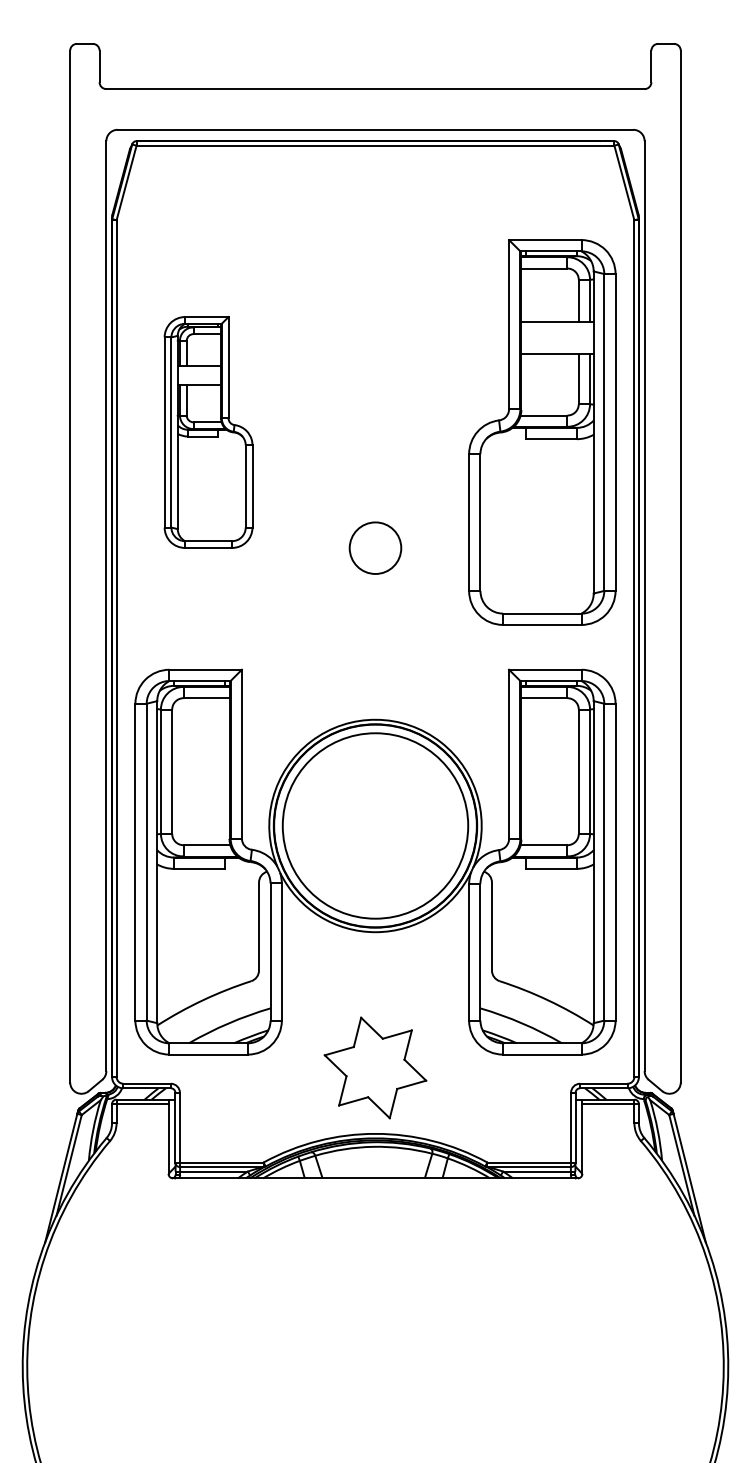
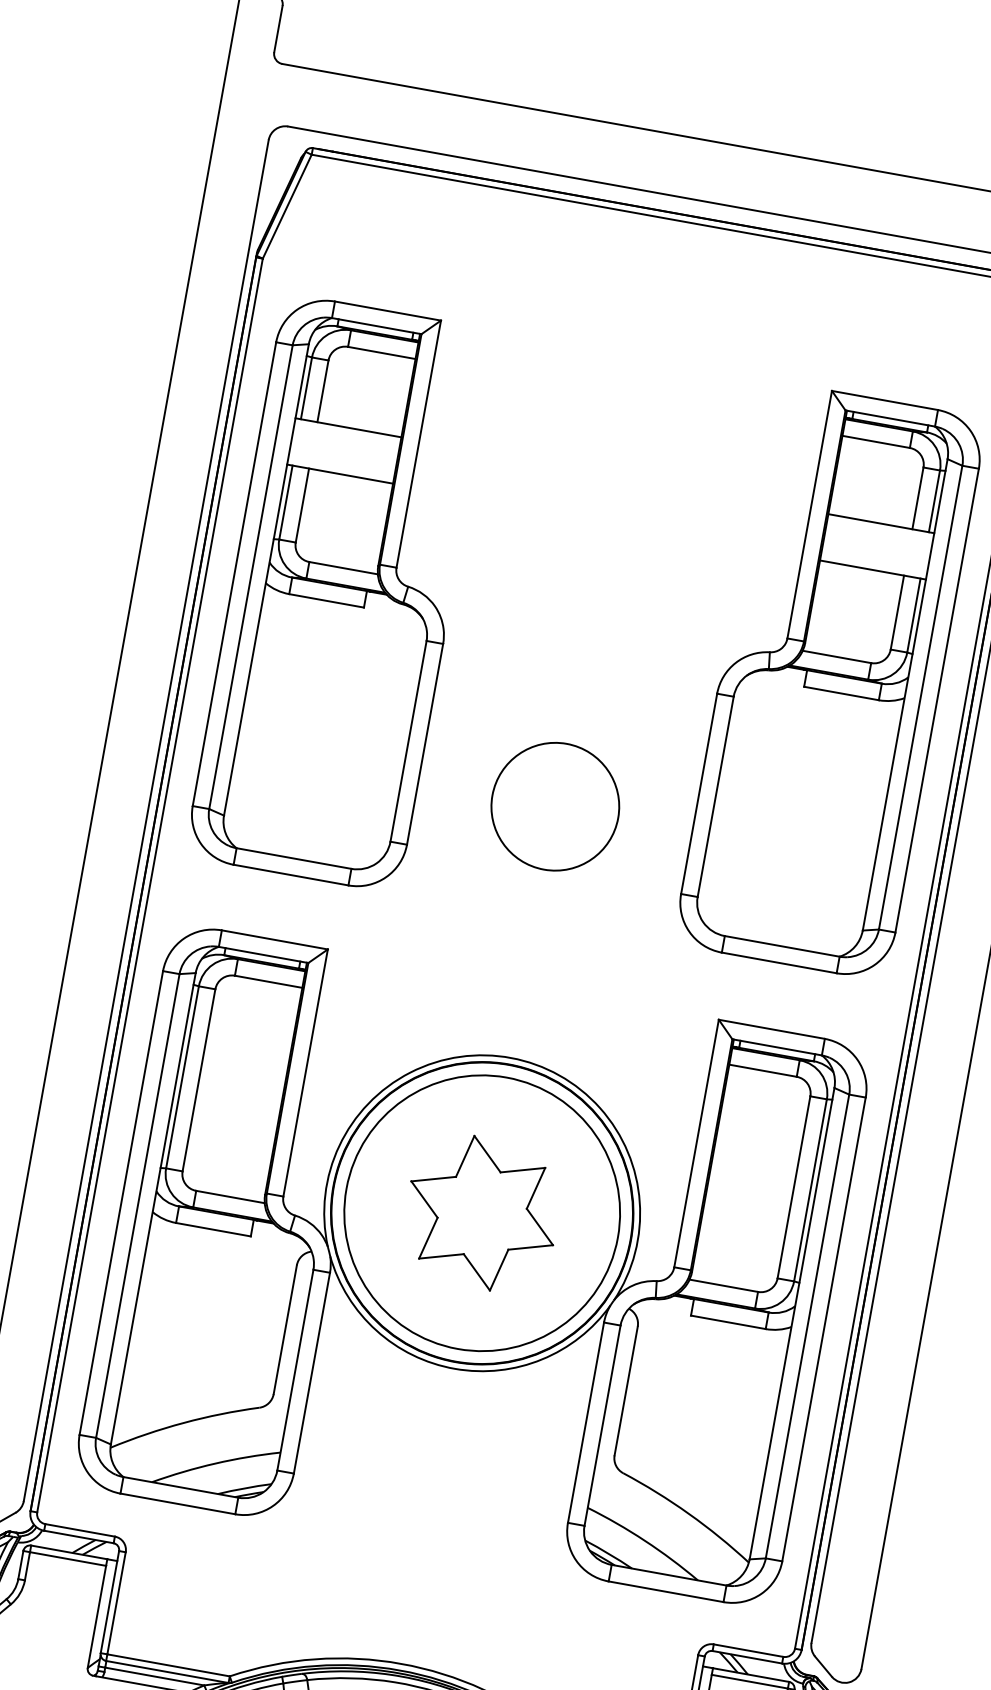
part: (208, 432) -> (341, 593), size x1.67
circle: (375, 548) -> (555, 807), size x1.67
part: (375, 1067) -> (482, 1212), moved

